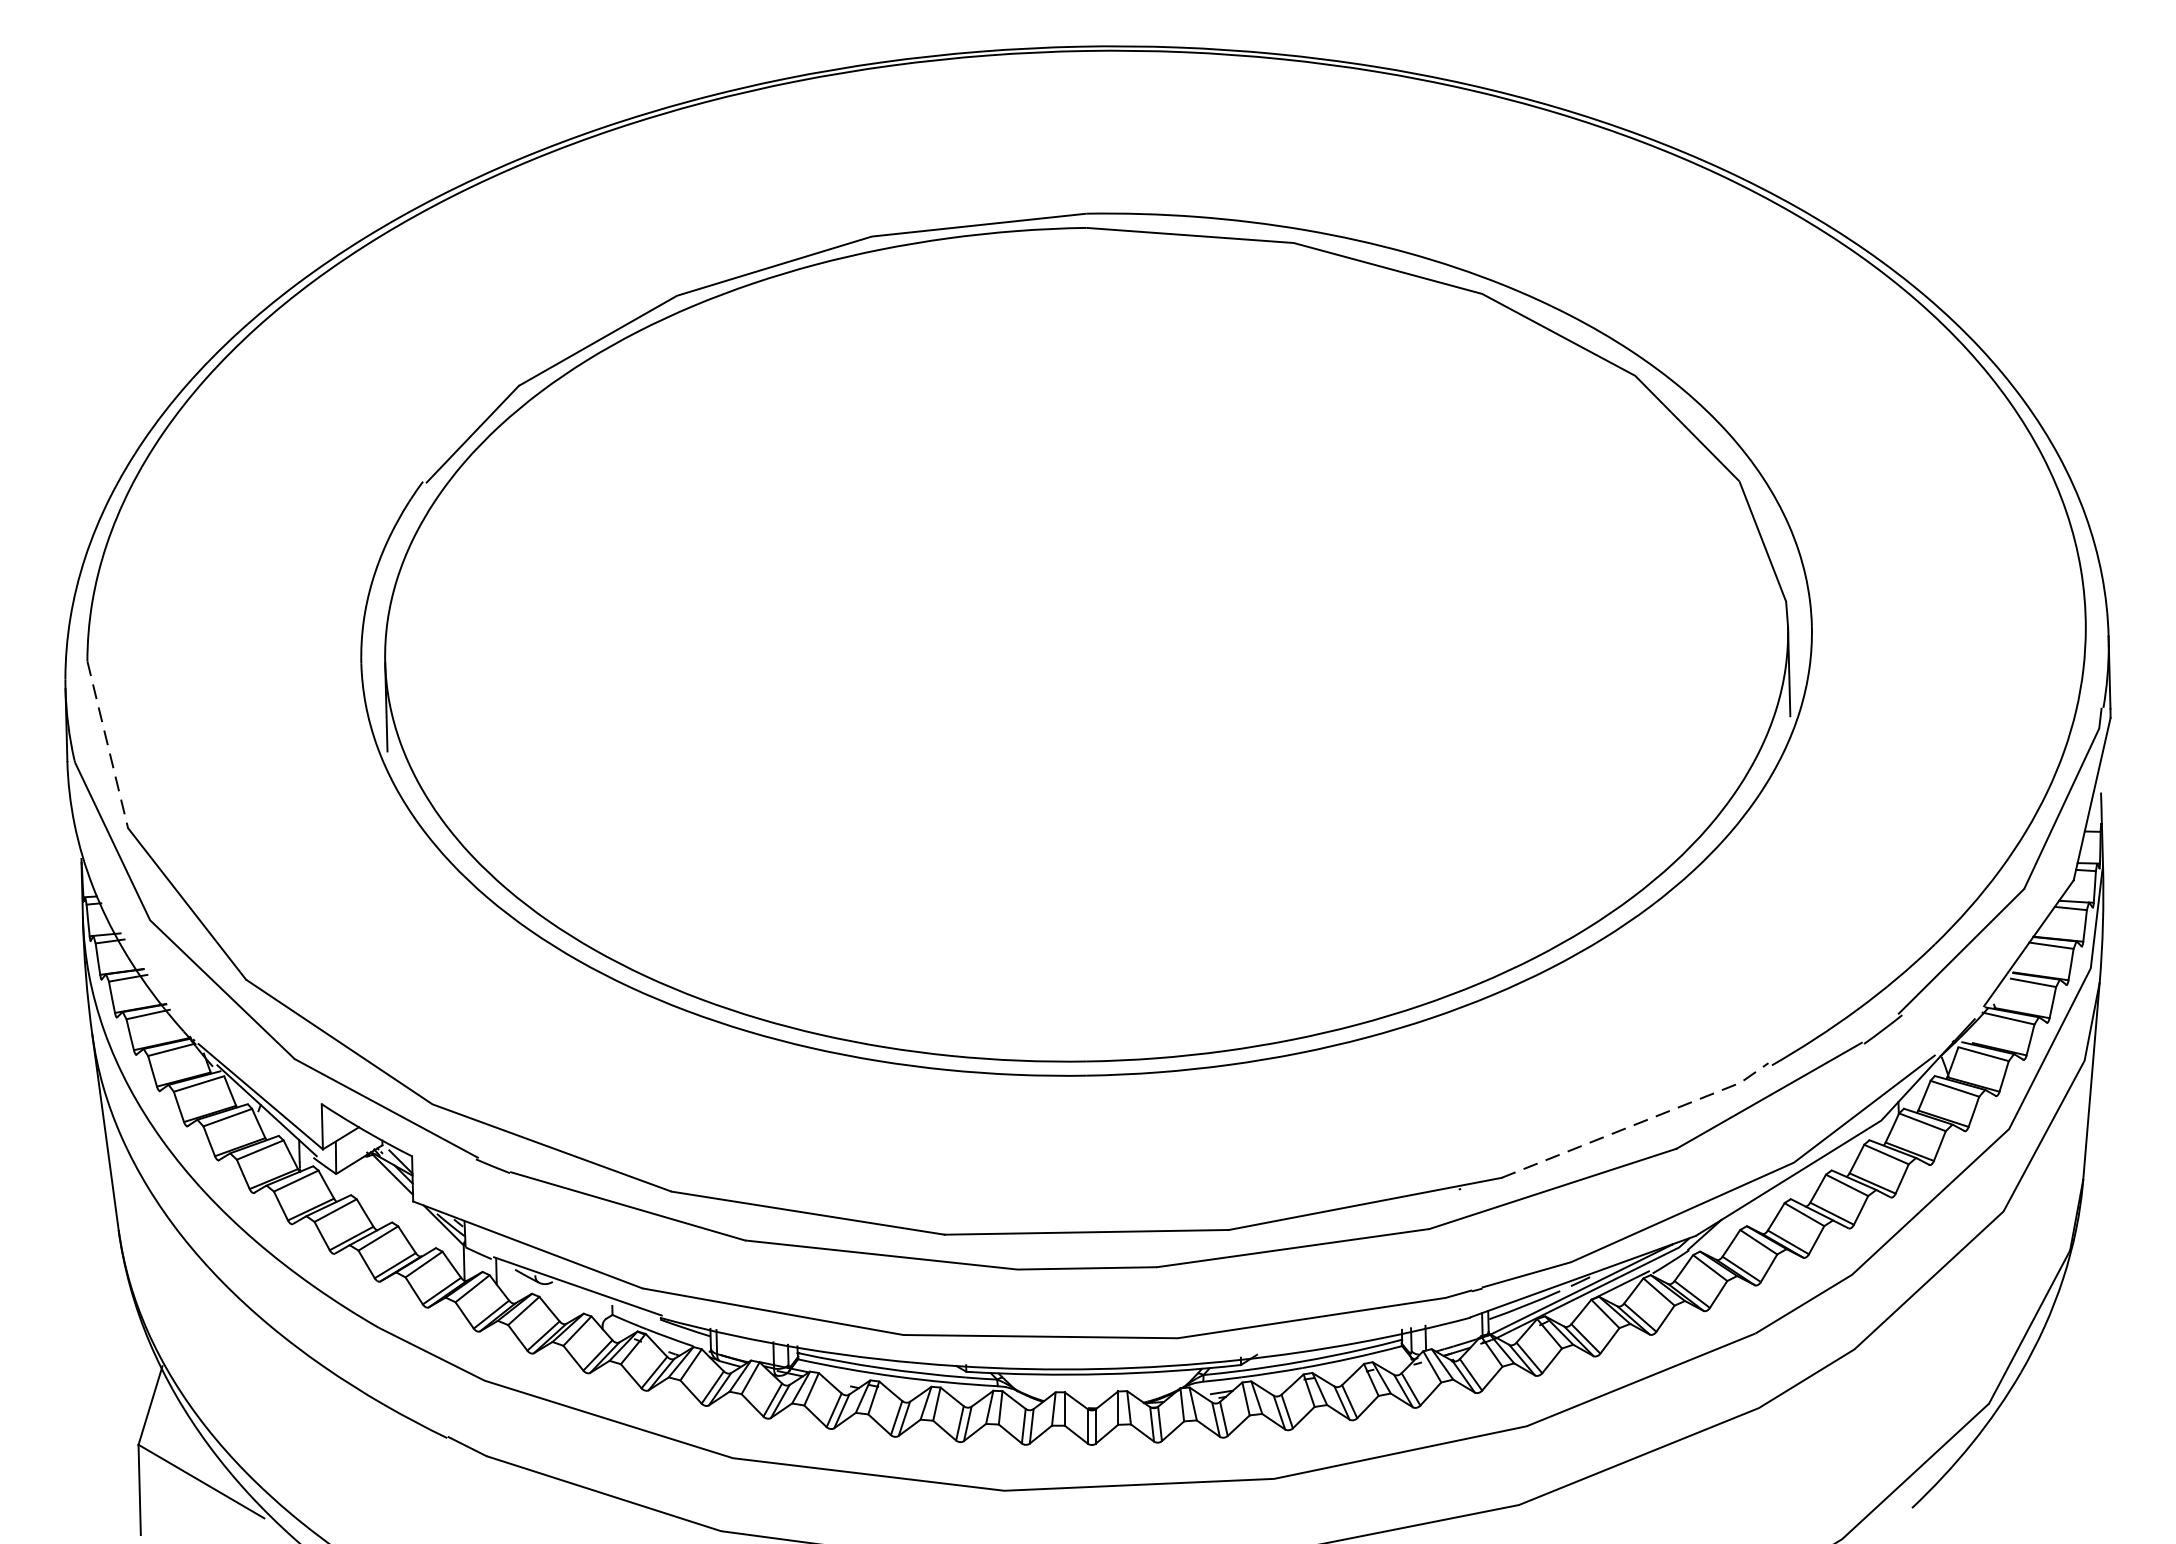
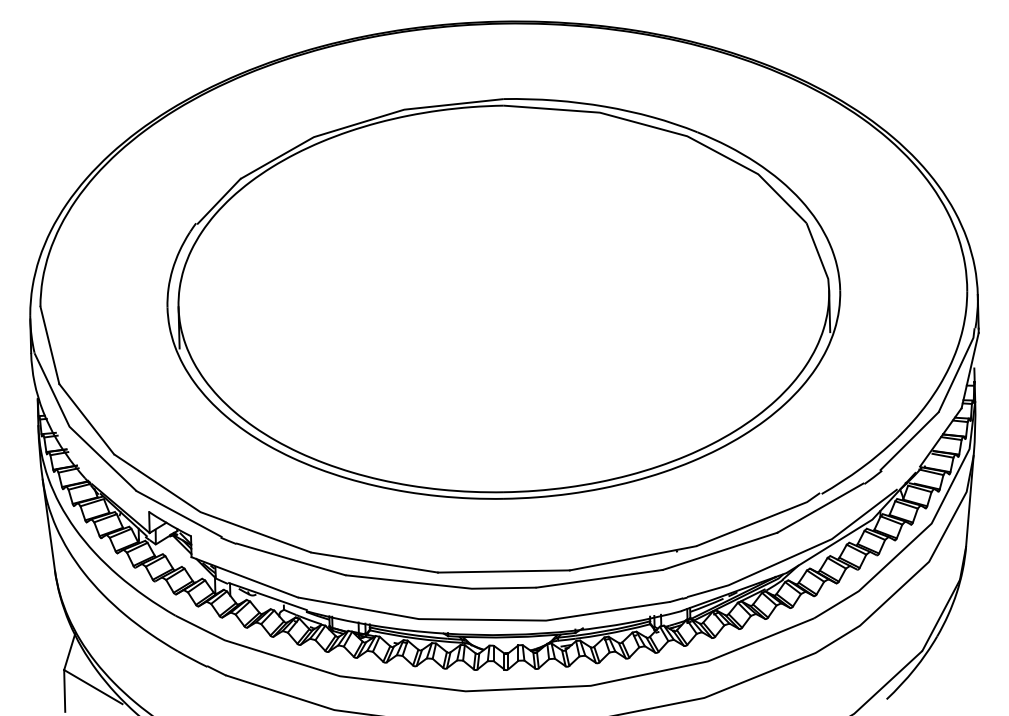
line: (106, 745) -> (49, 345), dashed -> solid
line: (1637, 1122) -> (759, 520), dashed -> solid

